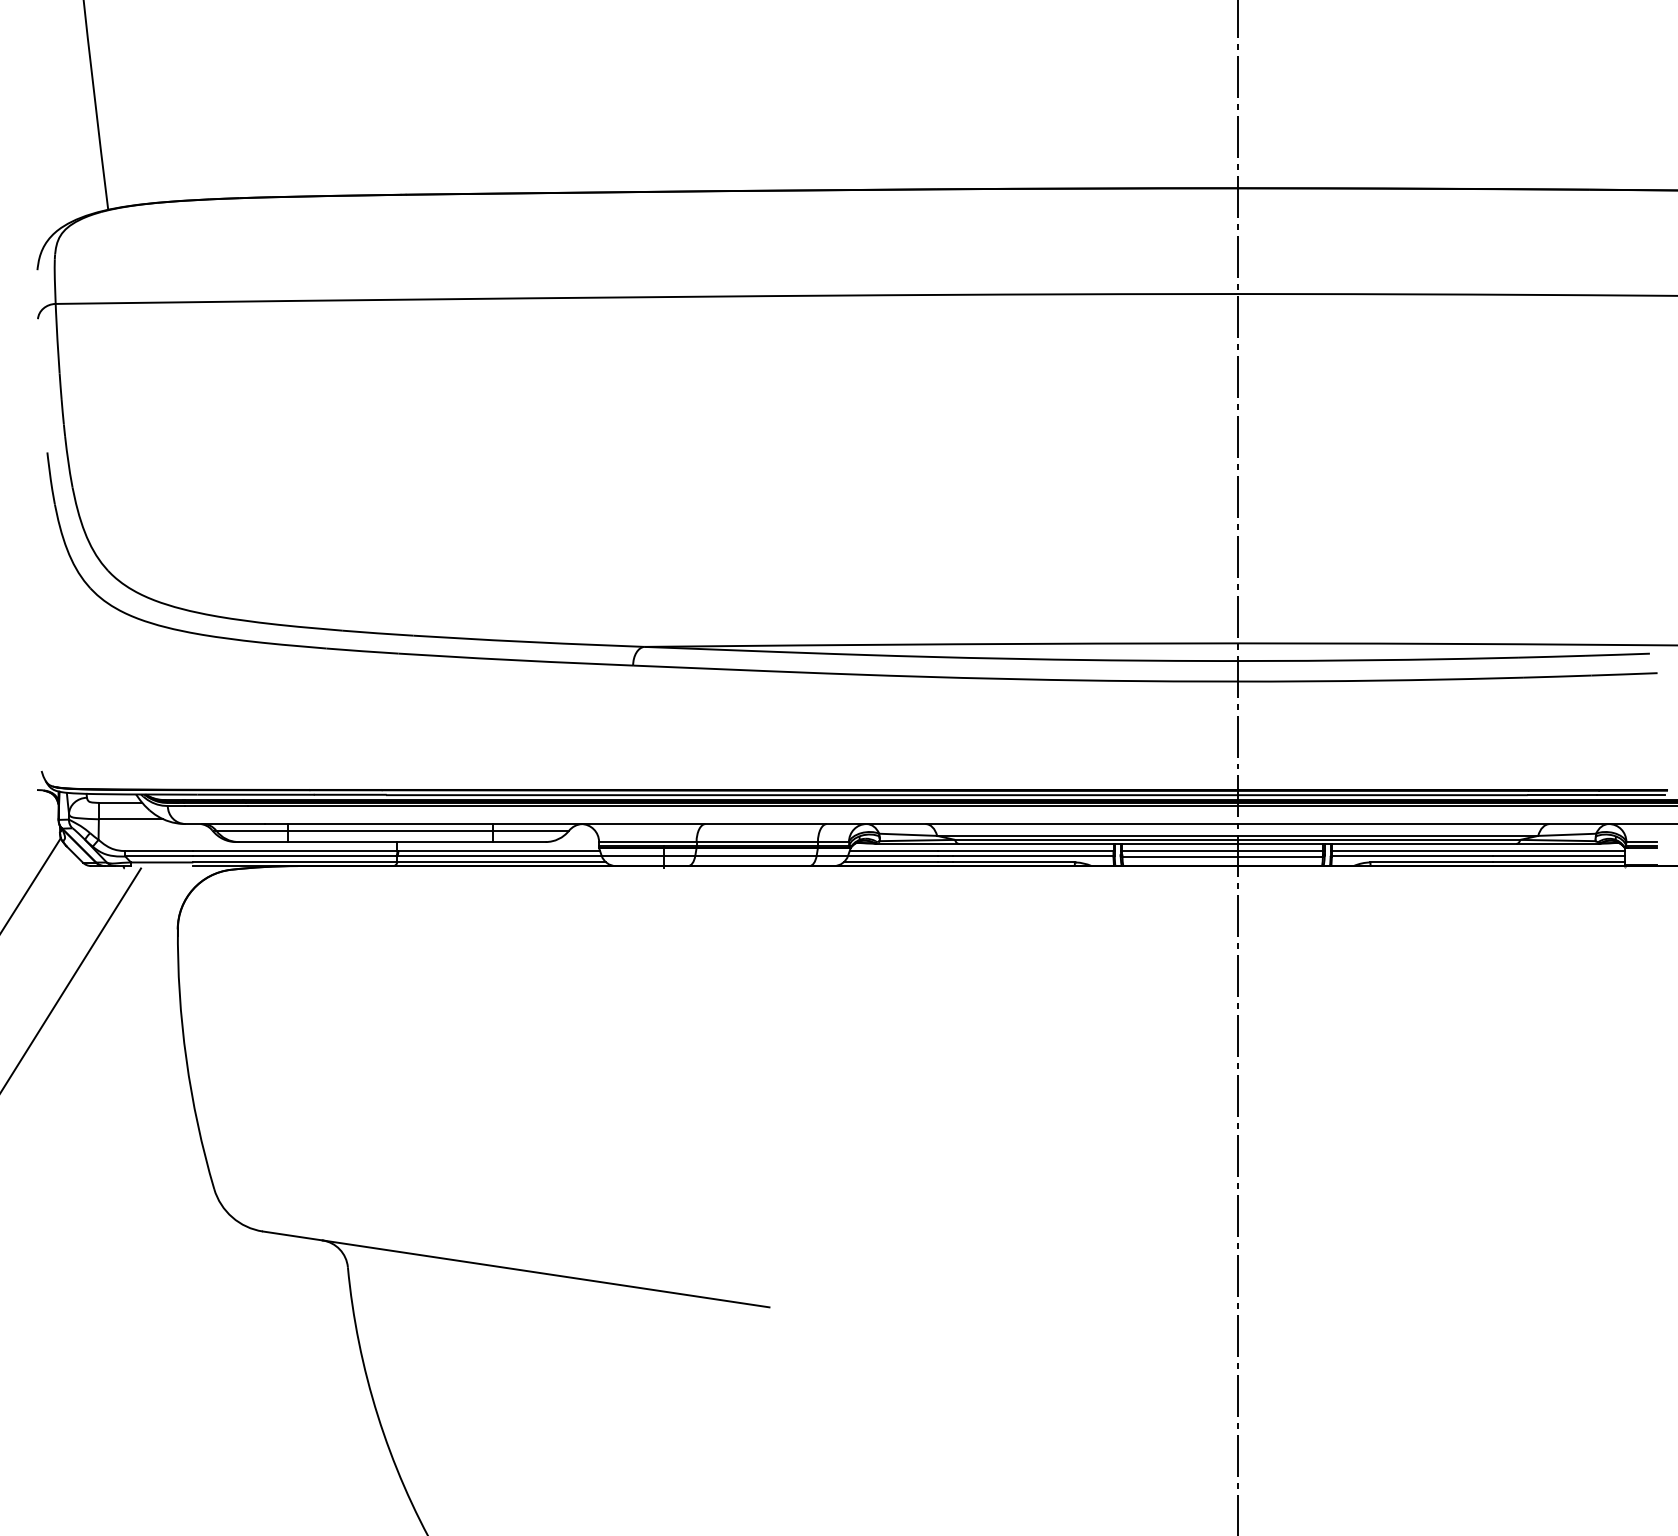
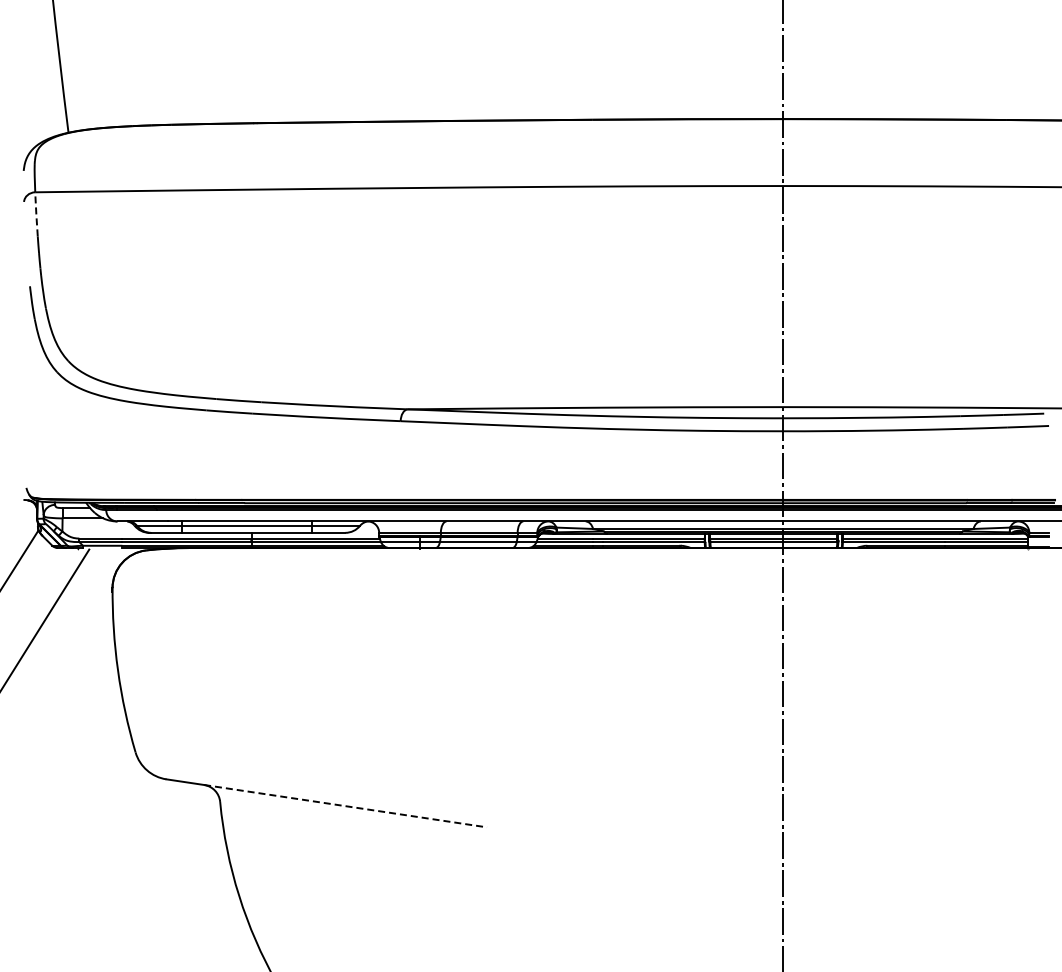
line: (57, 339) -> (36, 214), solid -> dashed
line: (547, 1274) -> (346, 806), solid -> dashed

